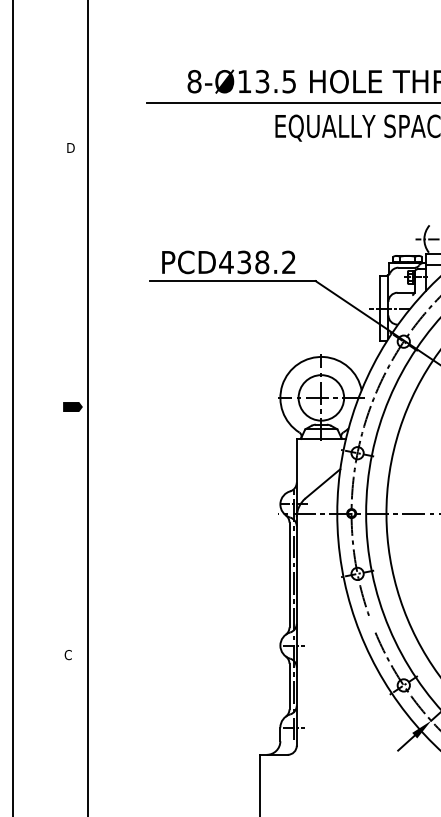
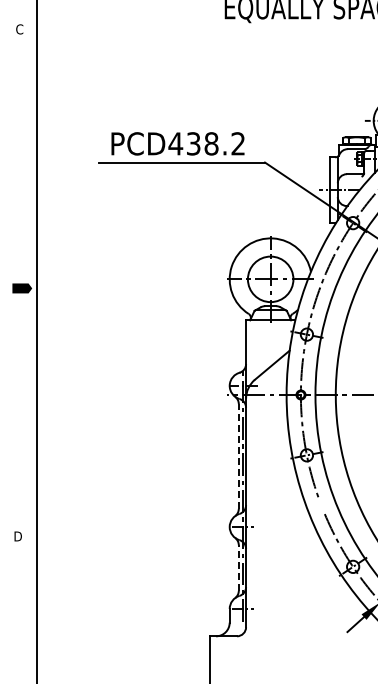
text: (70, 147) -> (19, 28), D -> C
line: (289, 574) -> (238, 455), solid -> dashed
text: (68, 655) -> (17, 536), C -> D
line: (289, 686) -> (238, 567), solid -> dashed

